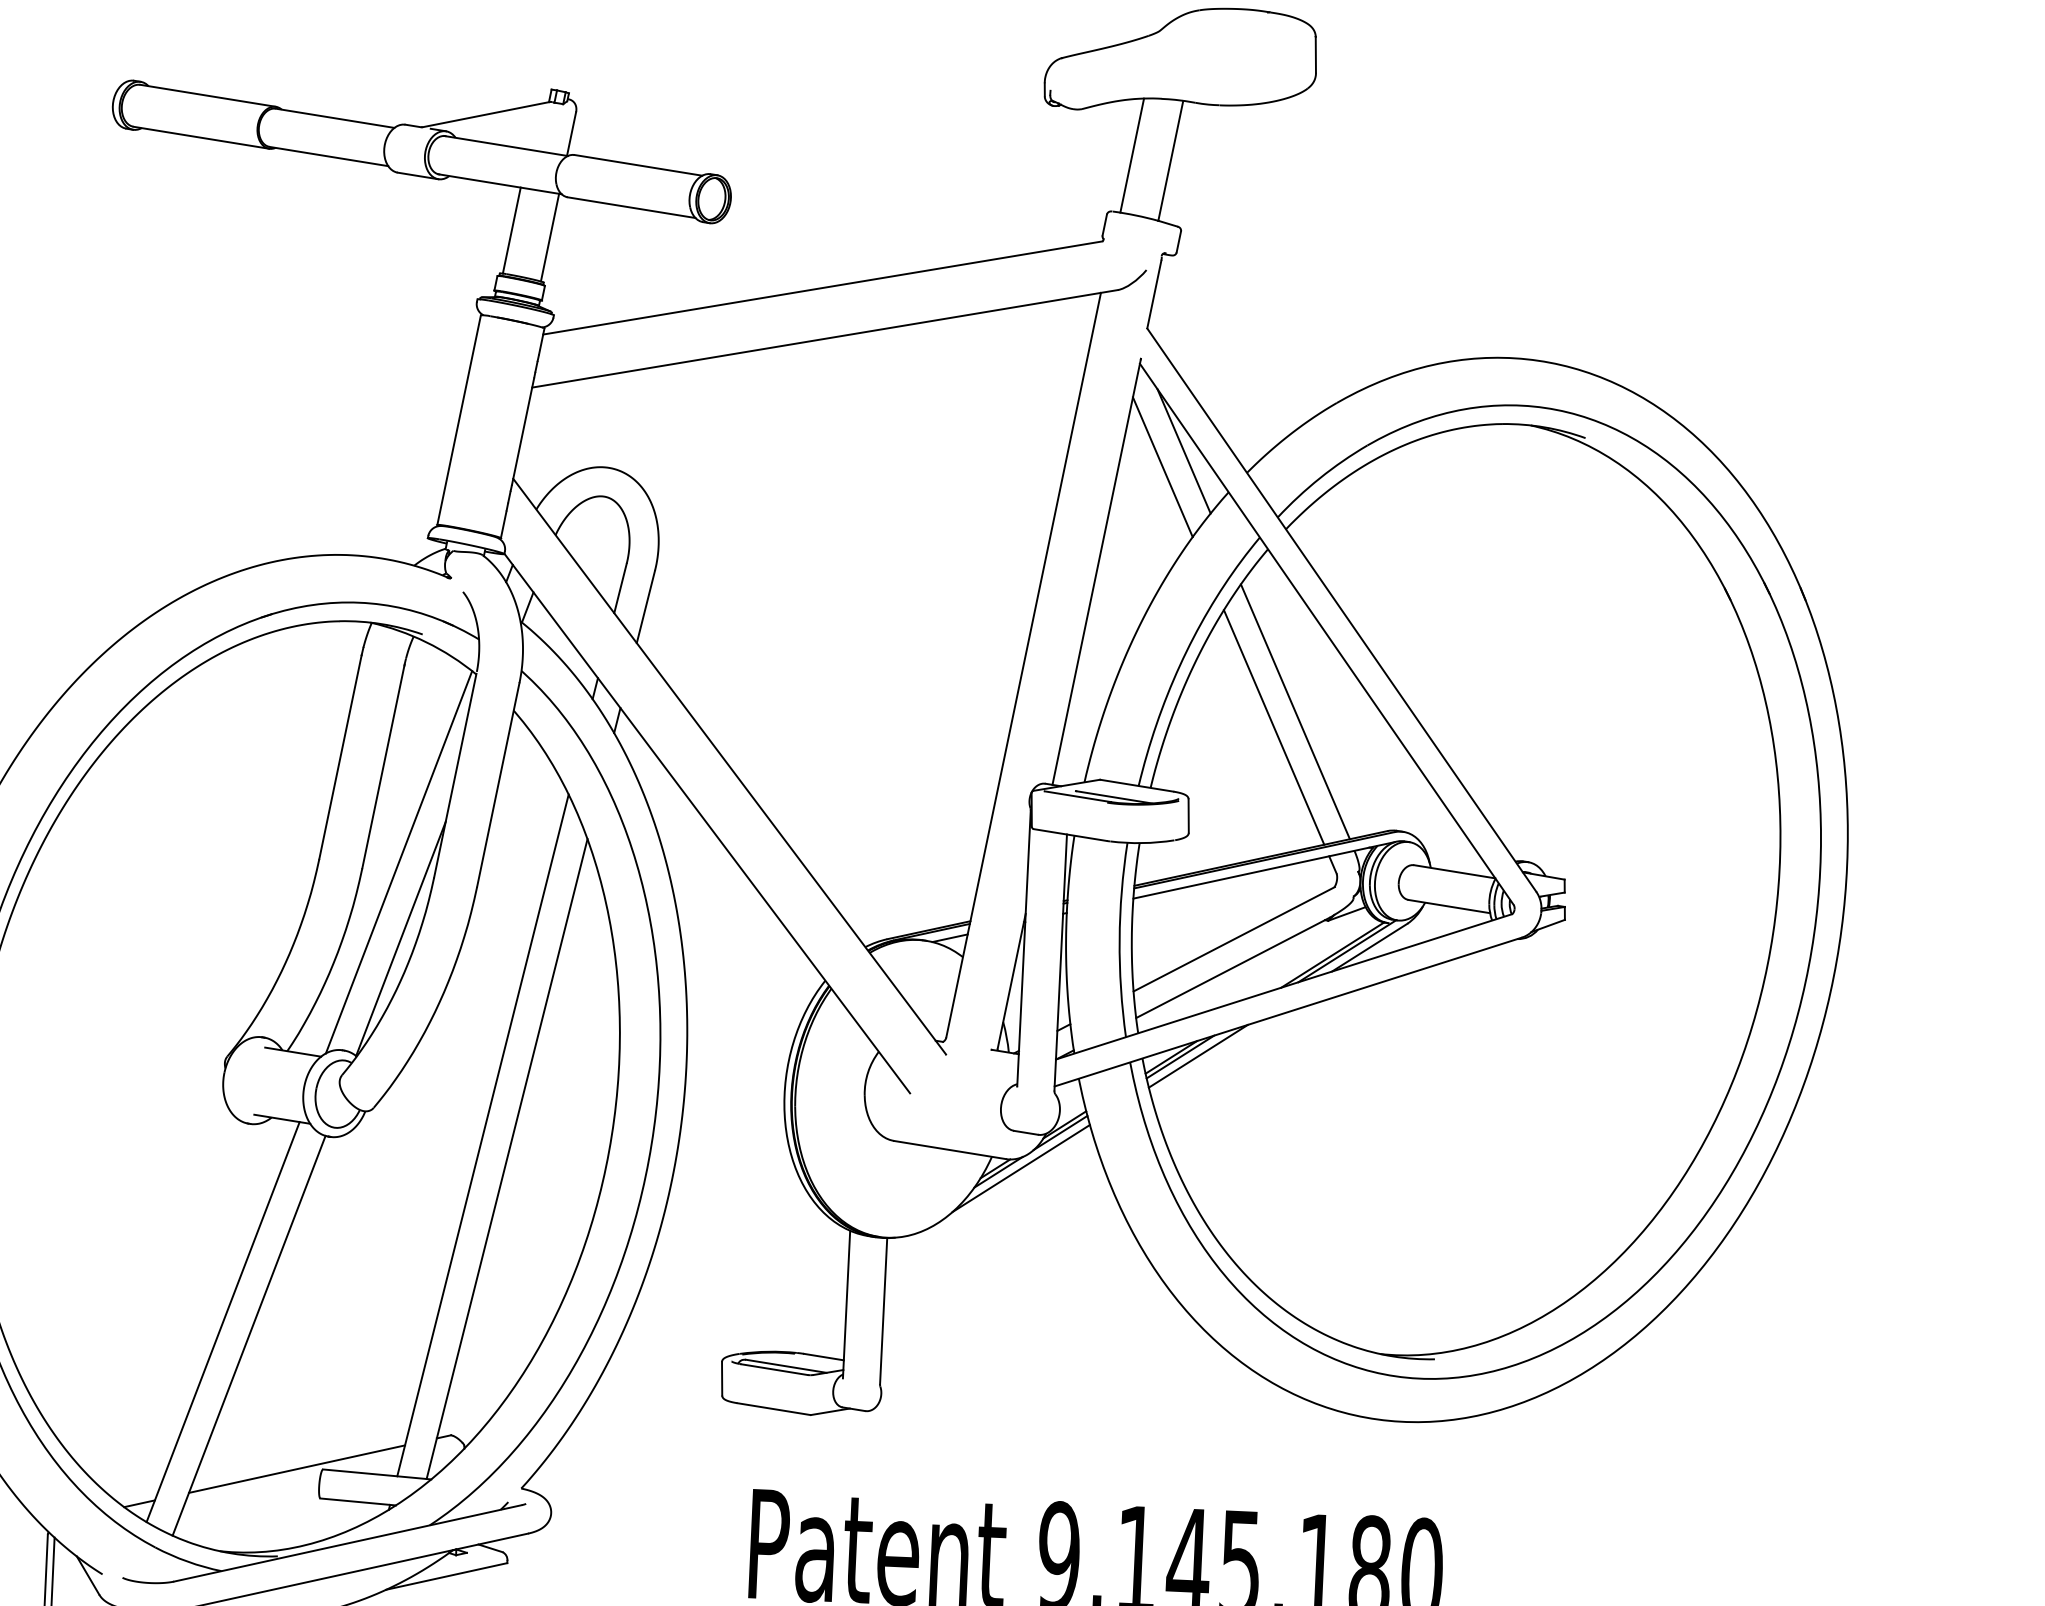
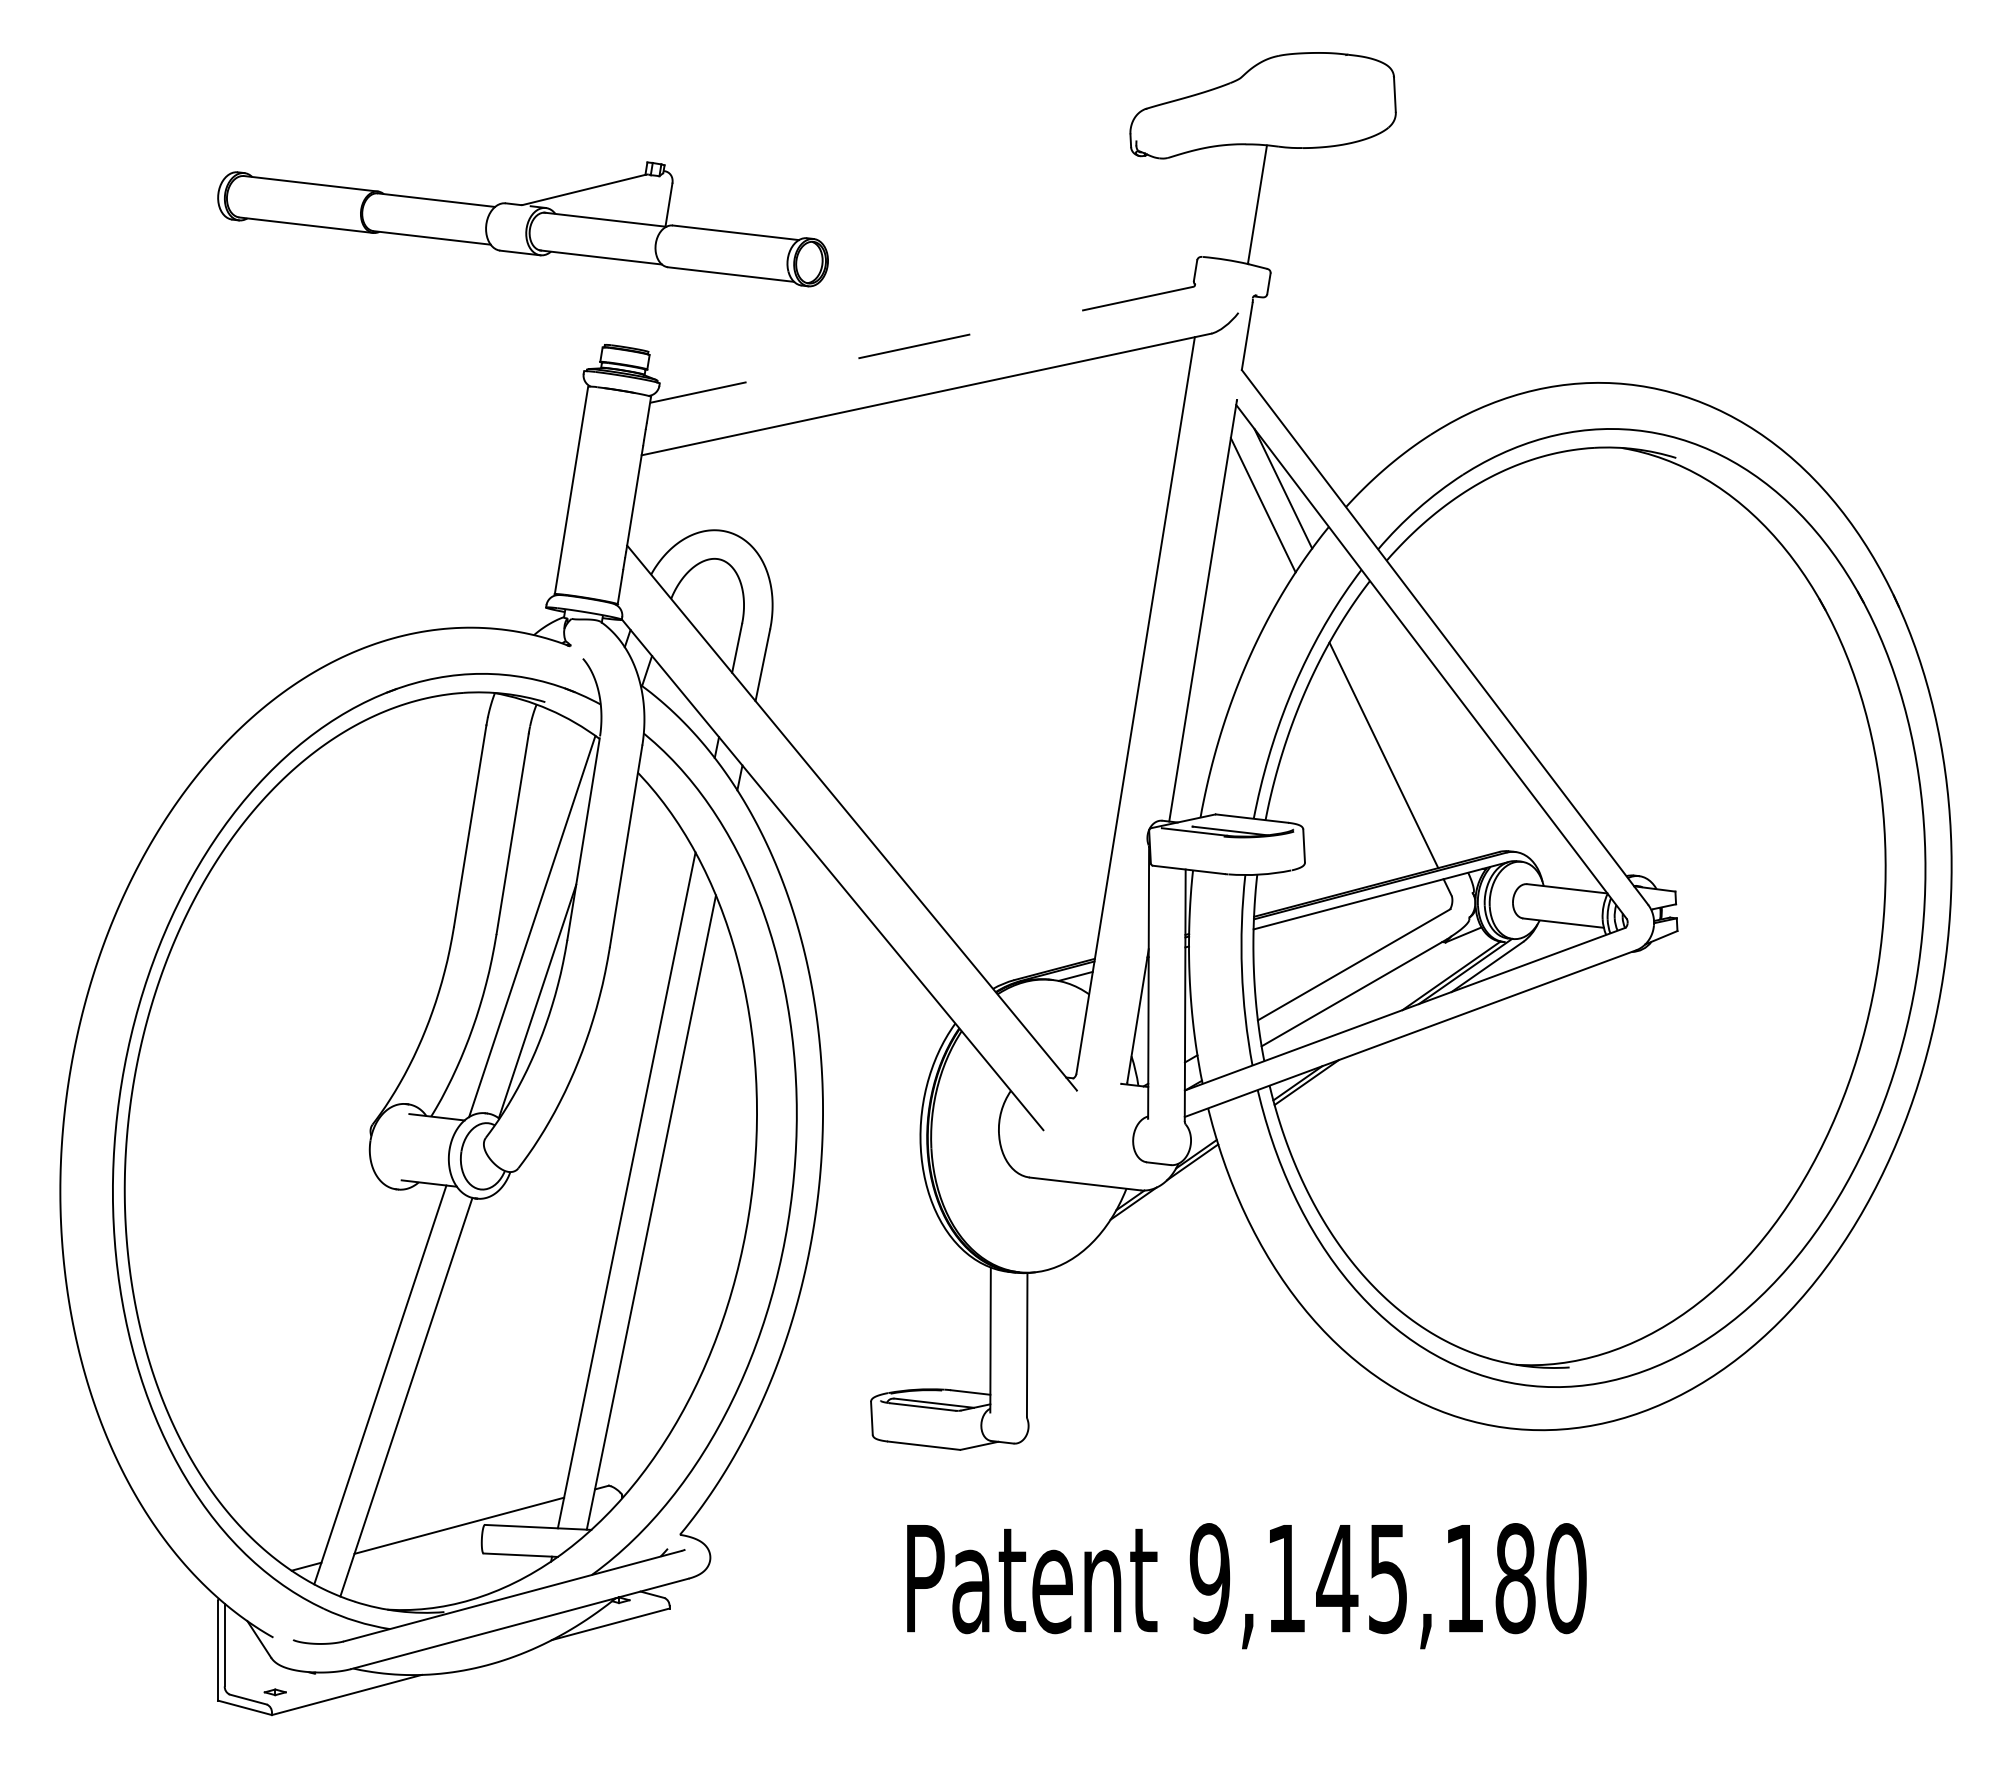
line: (1132, 154) -> (1219, 200), removed
line: (511, 229) -> (614, 301), removed
line: (550, 237) -> (652, 307), removed
line: (822, 287) -> (921, 344), solid -> dashed
line: (1295, 711) -> (1404, 738), removed
line: (1198, 1055) -> (1324, 1080), removed
line: (1021, 1168) -> (1155, 1198), removed

